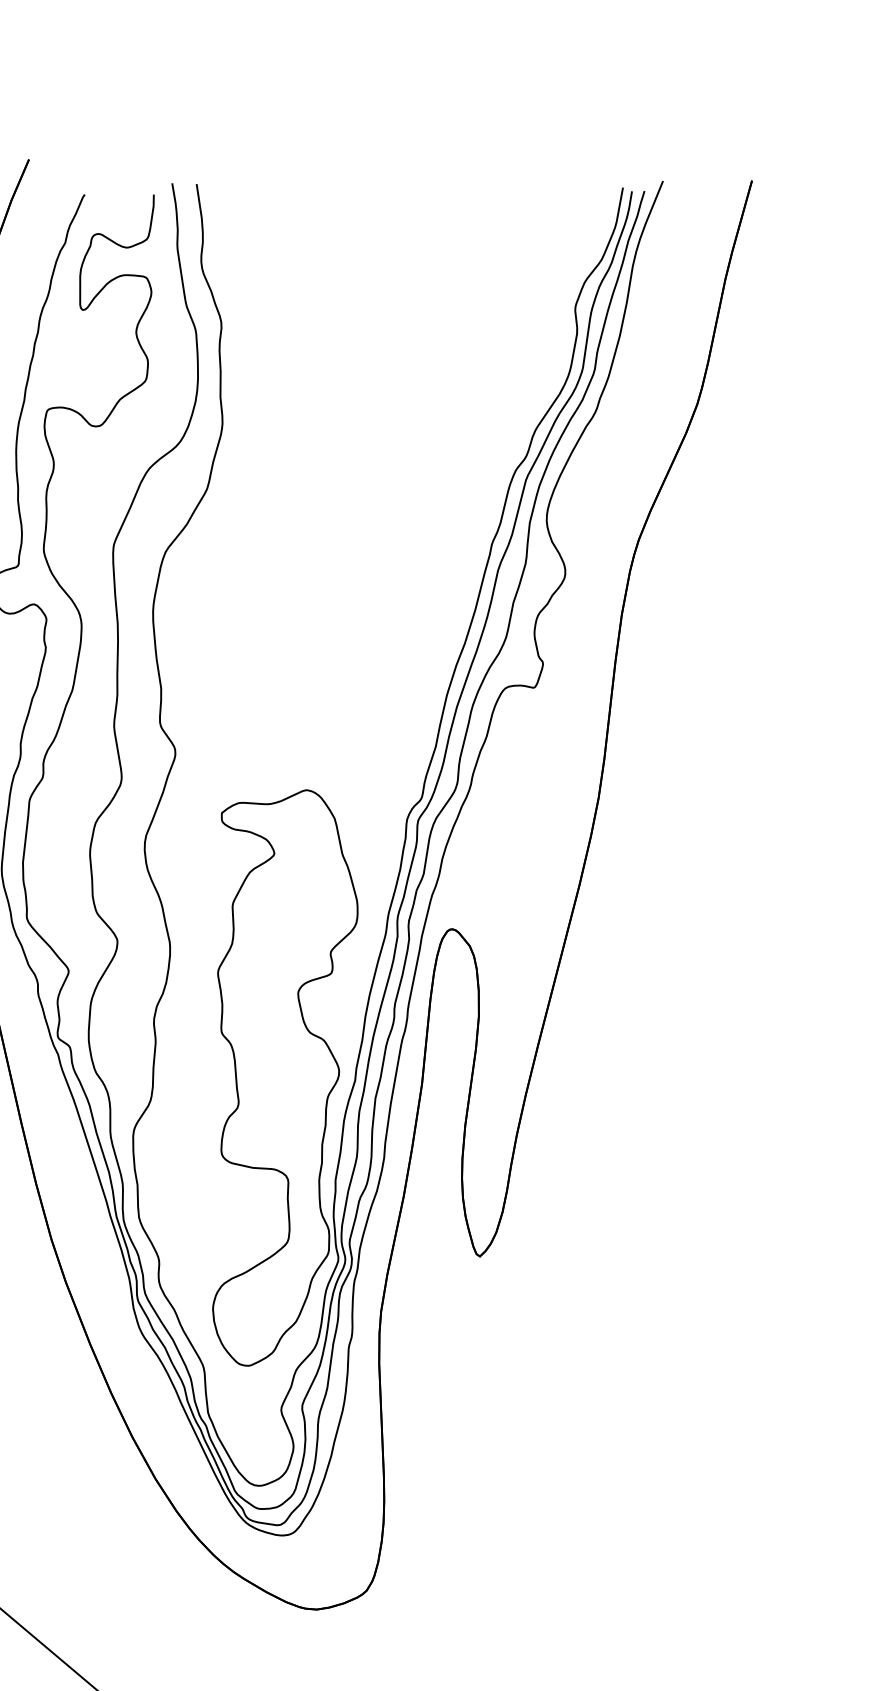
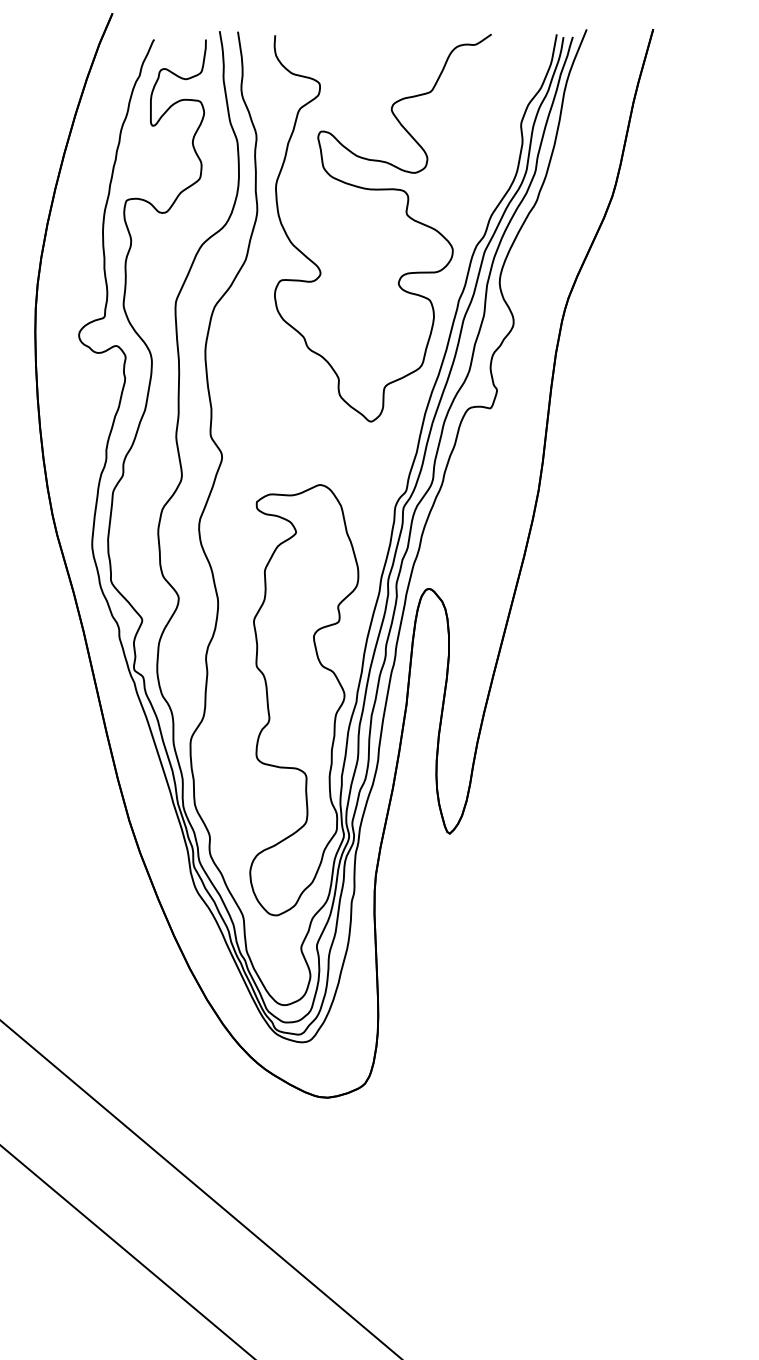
curve: (422, 429) -> (406, 215), added

